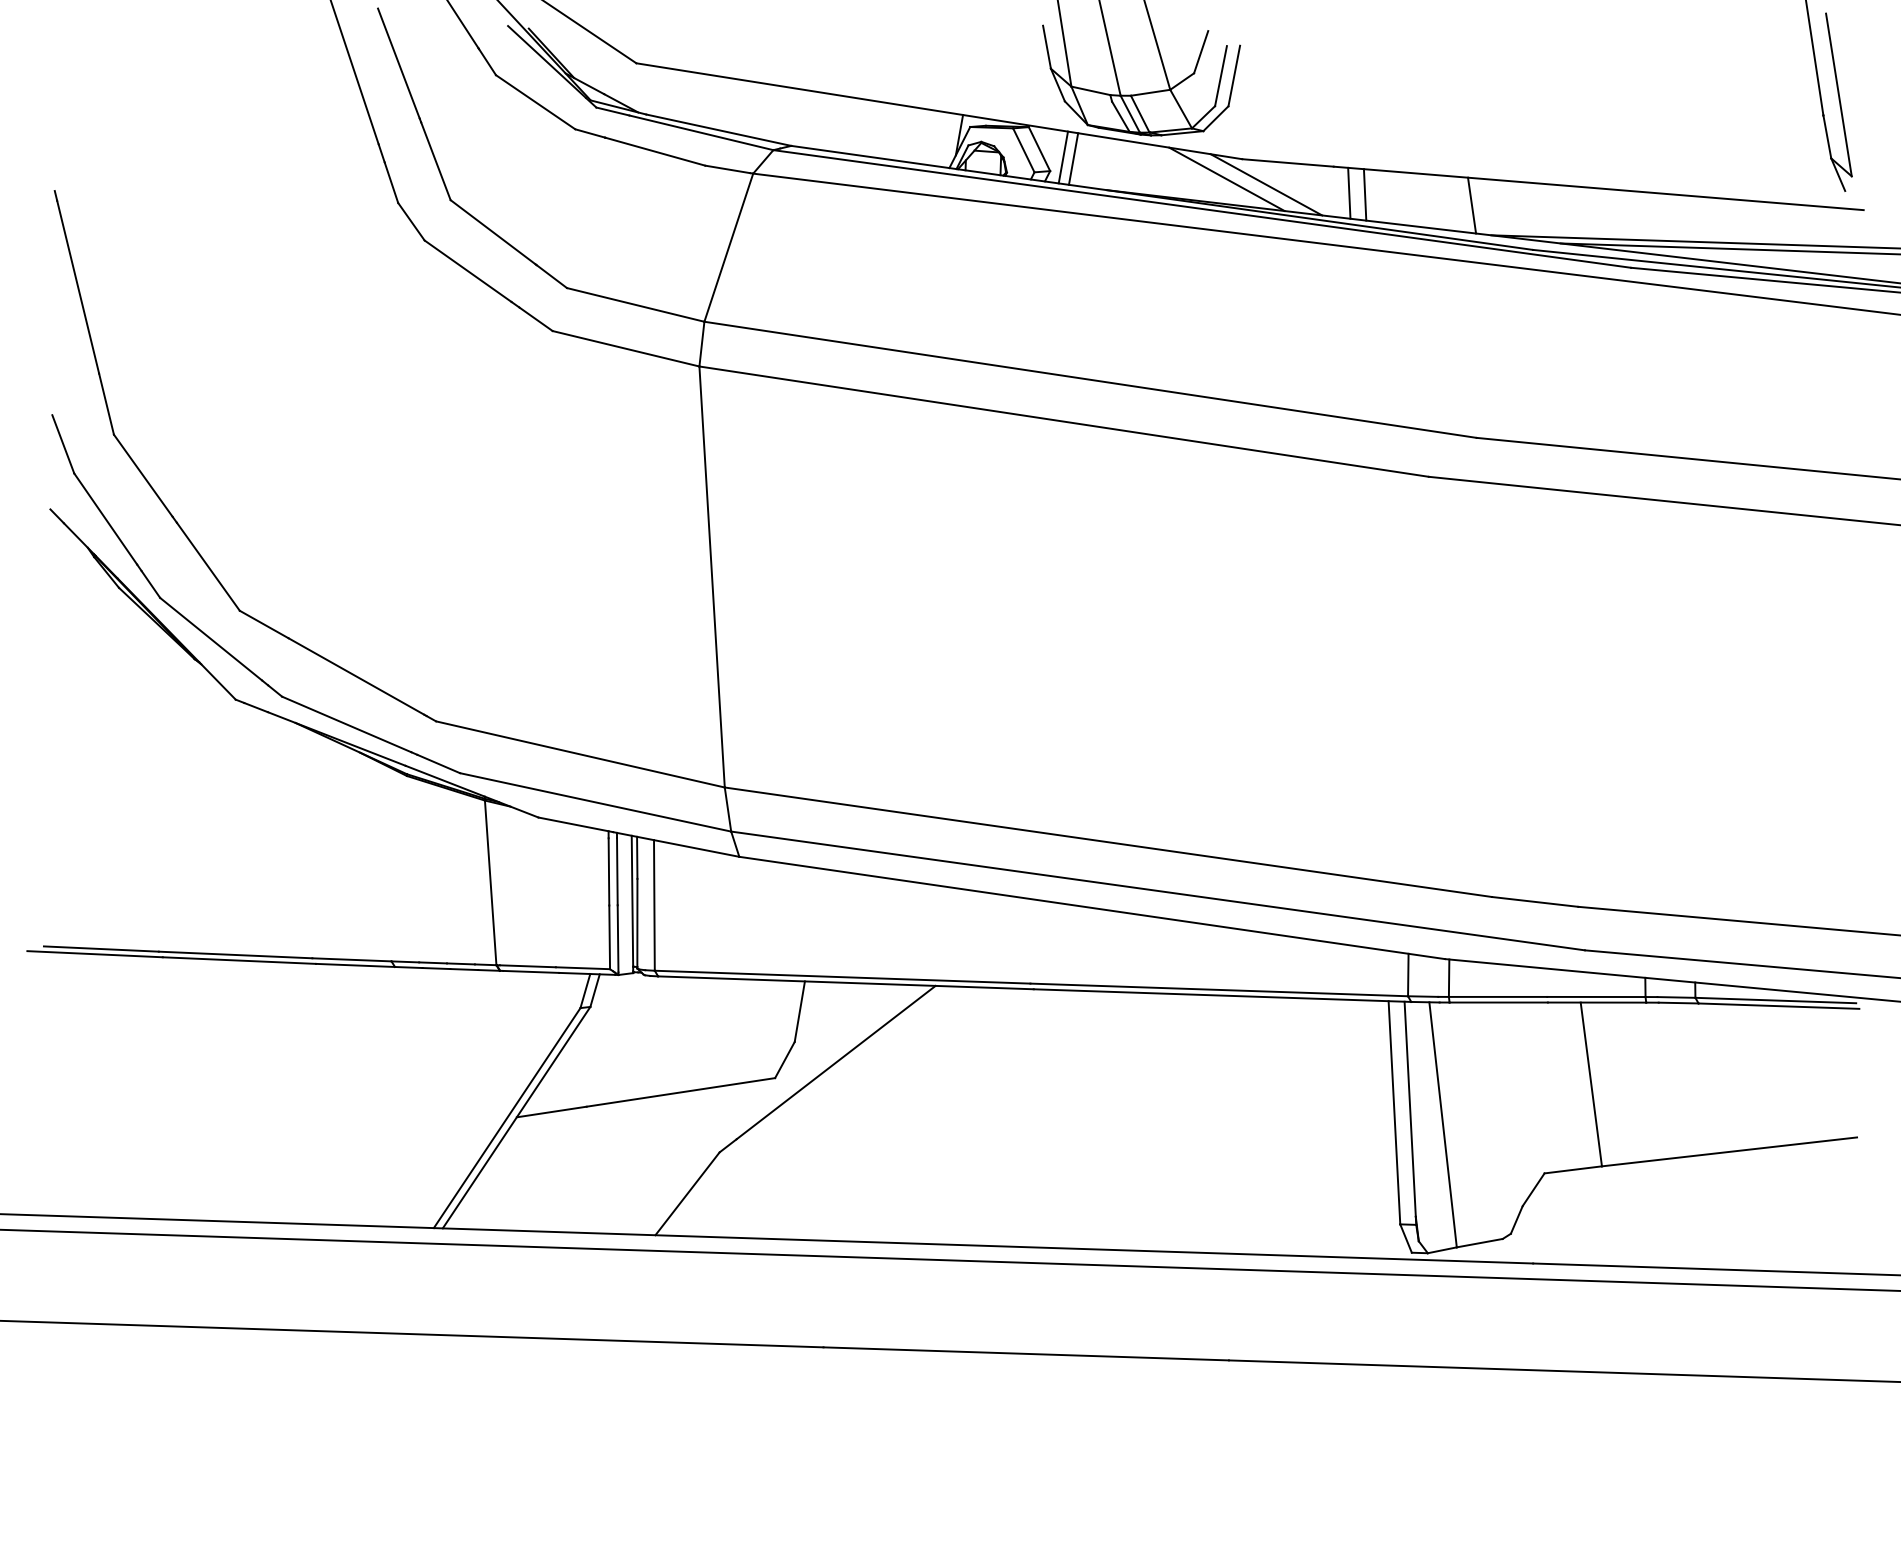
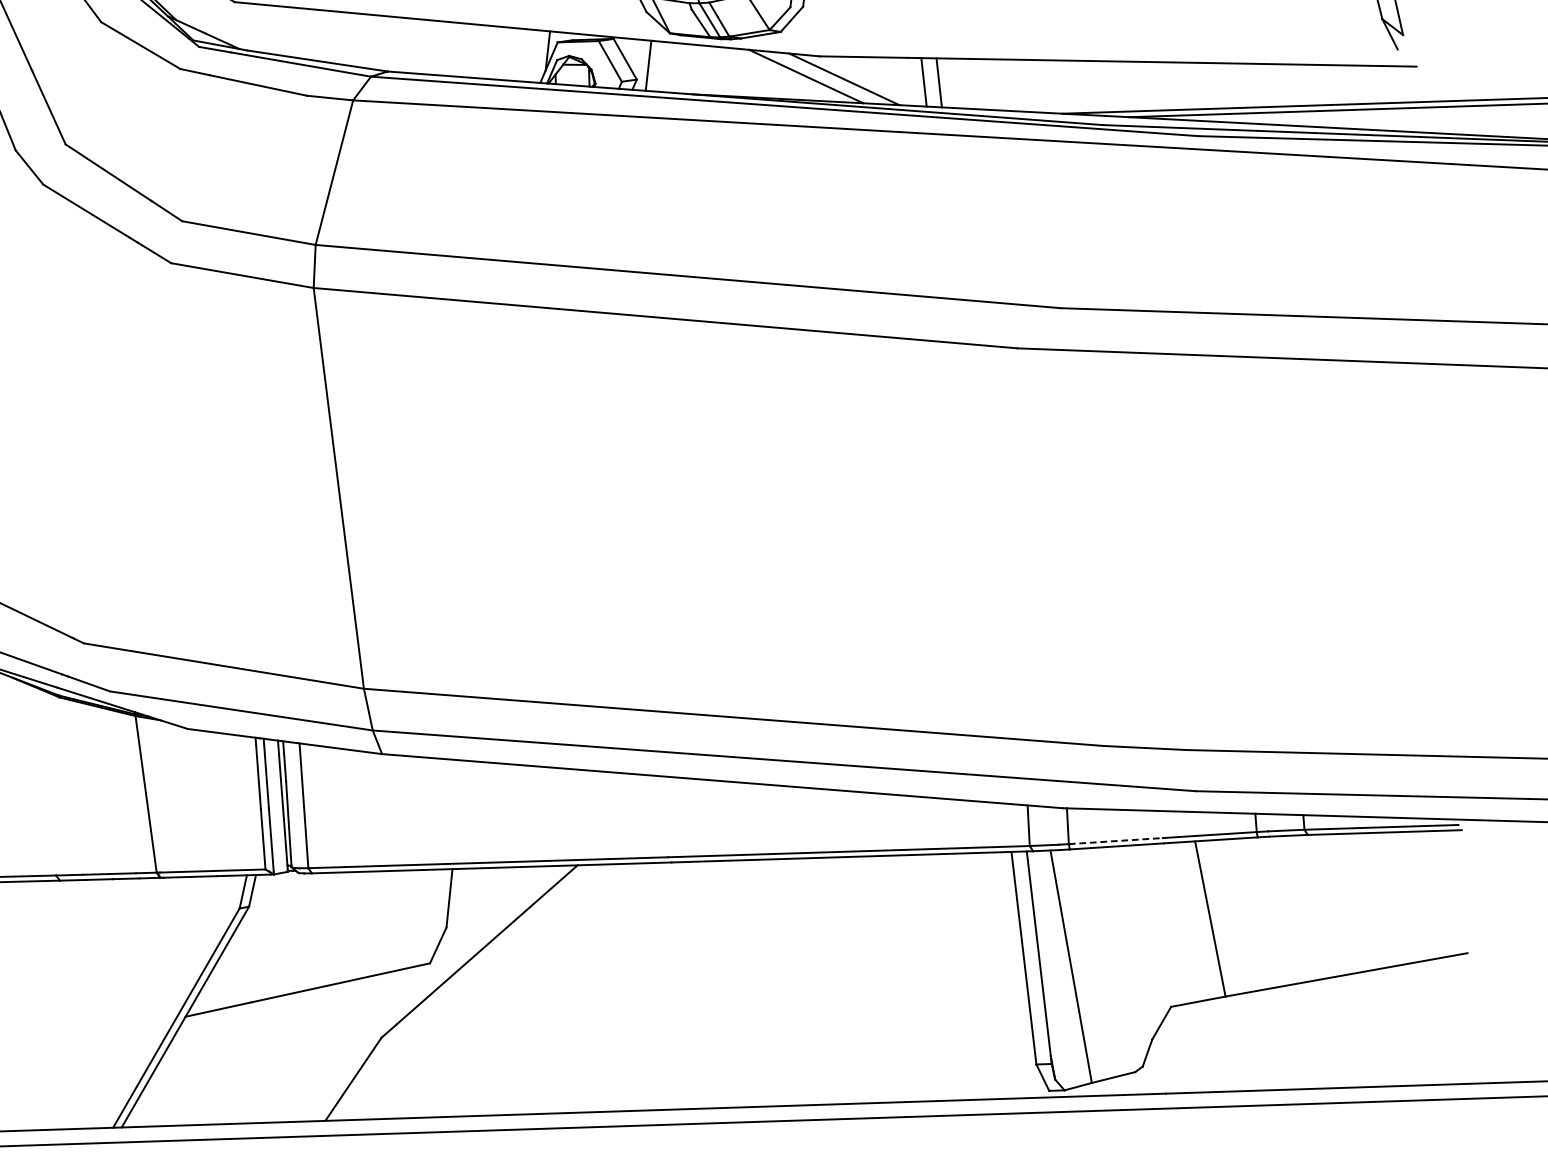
line: (1073, 158) -> (658, 66), removed
line: (1472, 205) -> (1042, 86), removed
line: (1498, 996) -> (1116, 840), solid -> dashed

